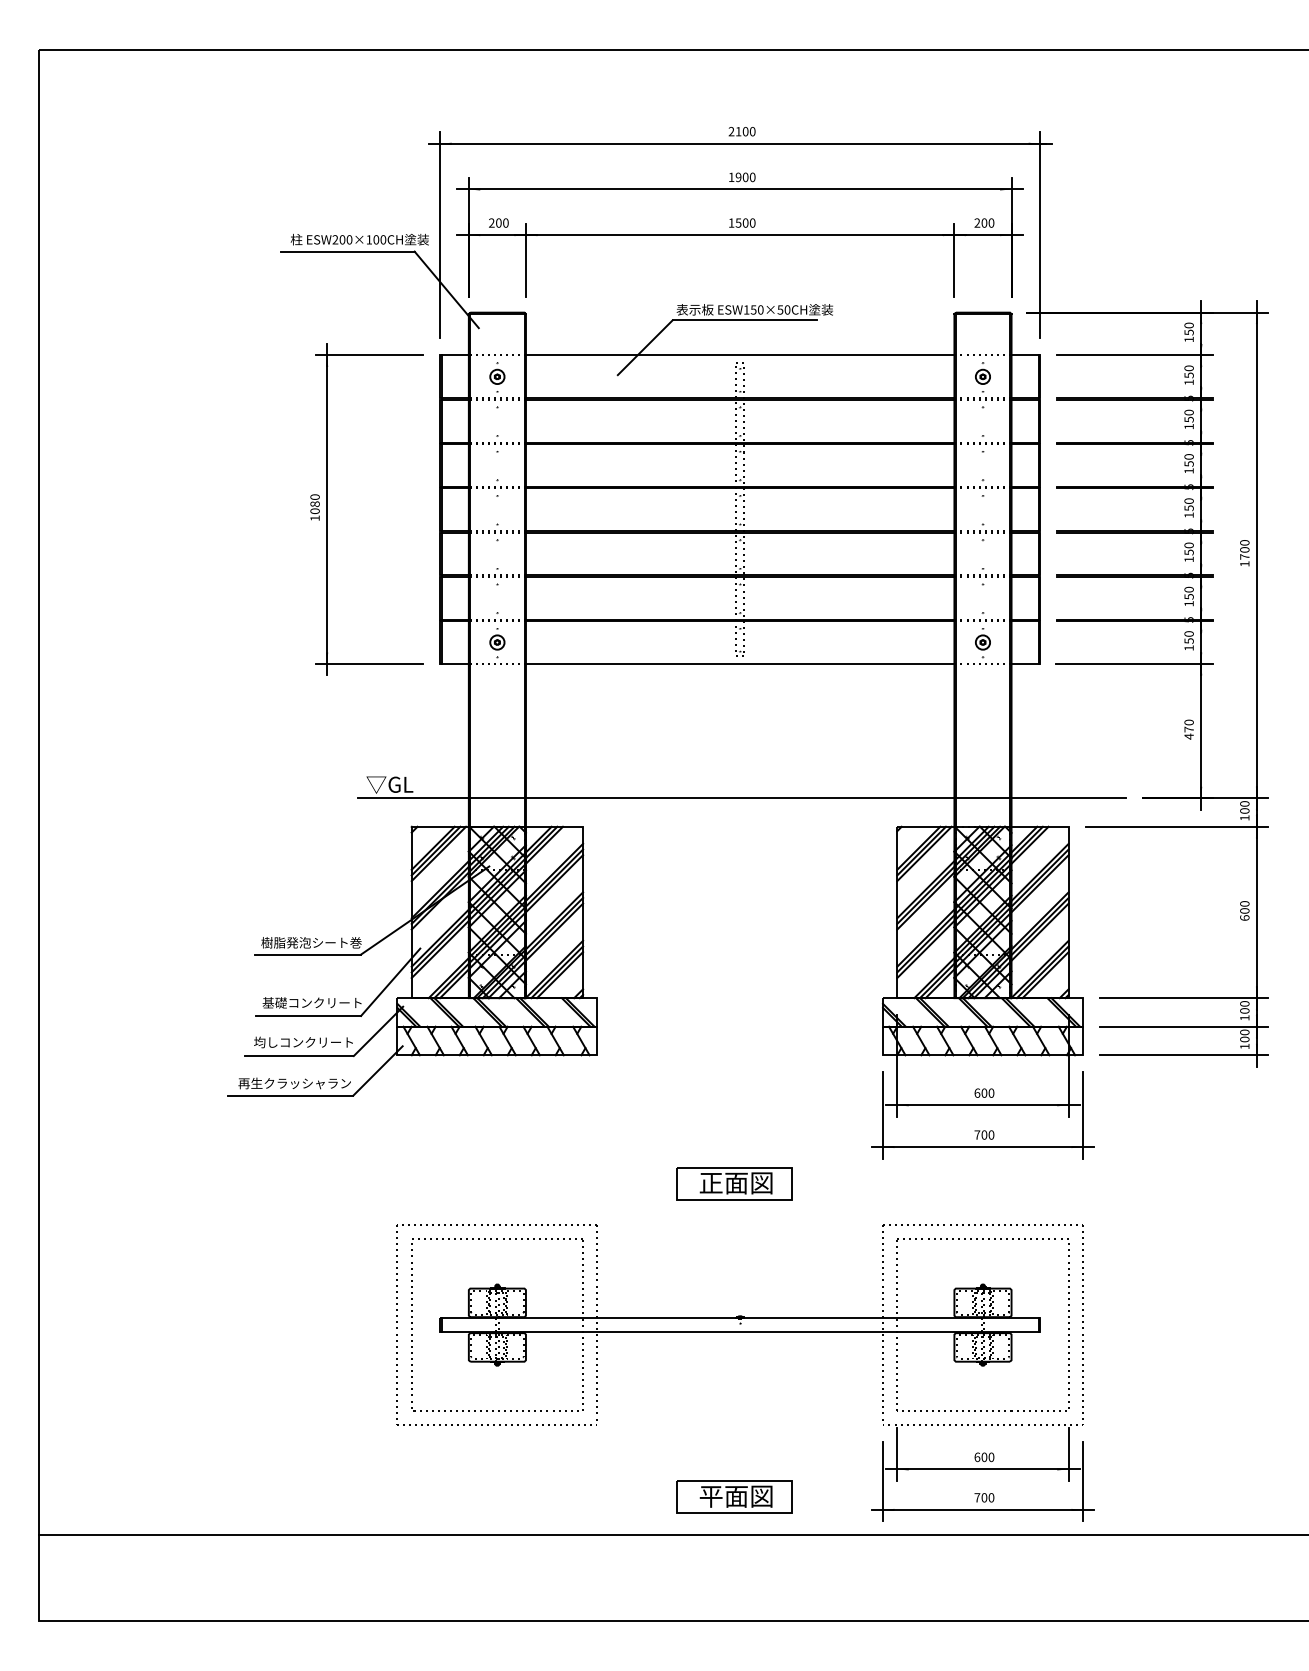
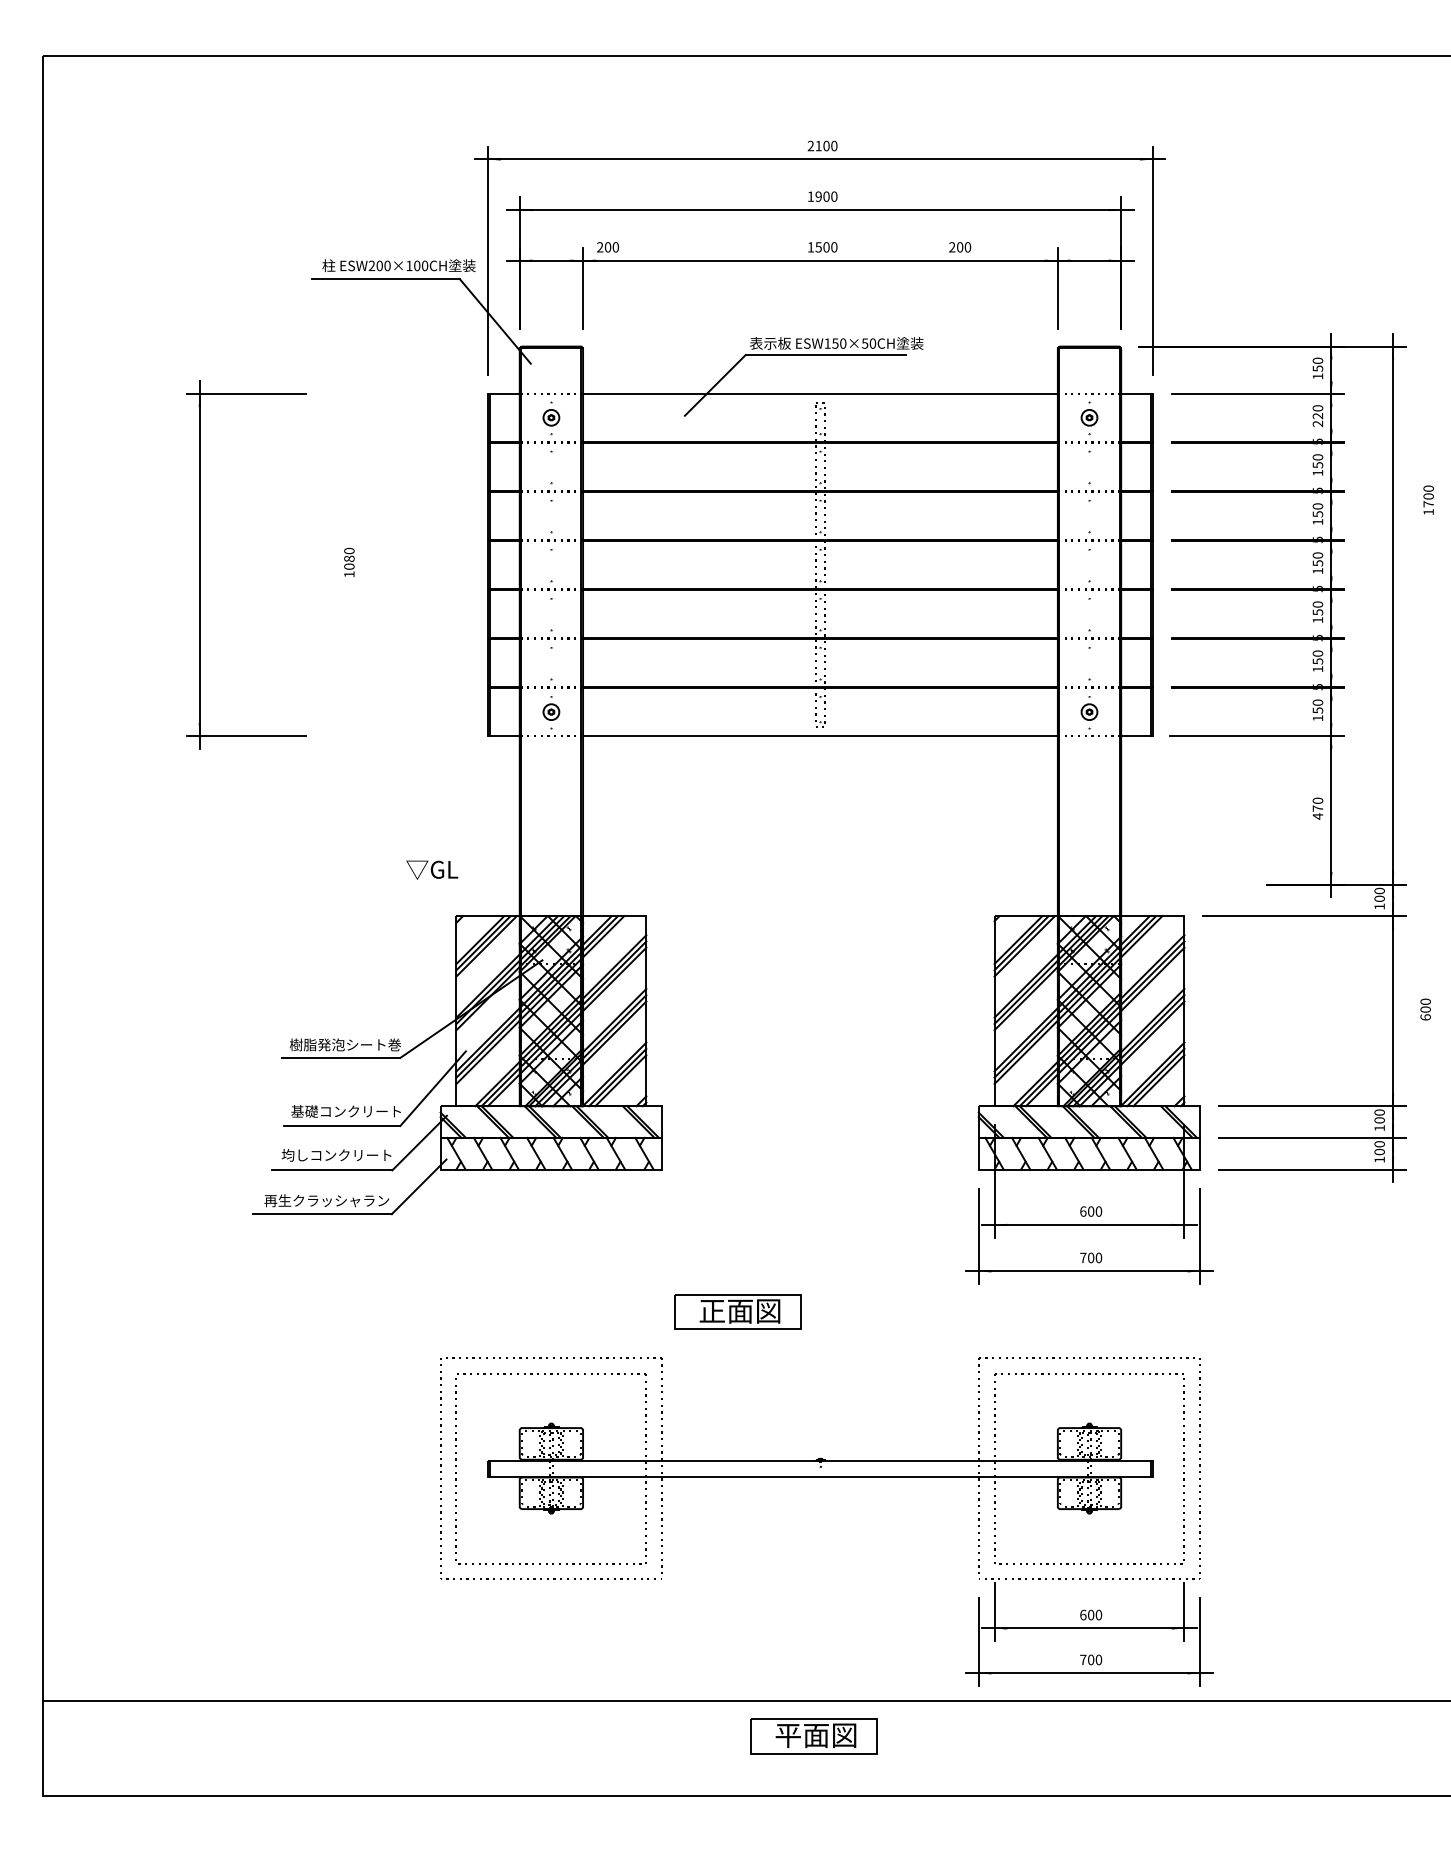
text: (498, 223) -> (607, 247), moved
text: (984, 223) -> (960, 247), moved
text: (1188, 379) -> (1317, 420), 150 -> 220
part: (327, 509) -> (200, 564), moved
text: (1244, 552) -> (1428, 499), moved
line: (742, 798) -> (822, 884), removed
text: (1244, 910) -> (1425, 1009), moved
part: (733, 1183) -> (737, 1311), moved
part: (733, 1497) -> (813, 1736), moved

